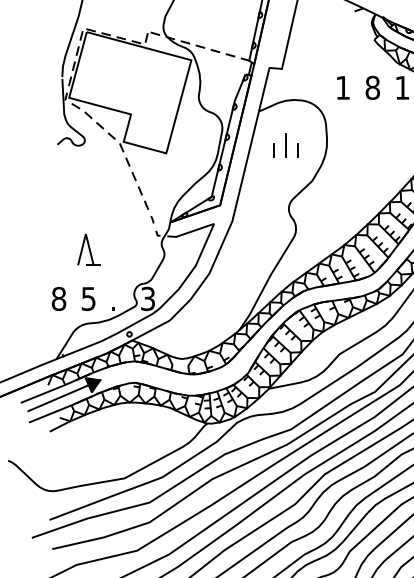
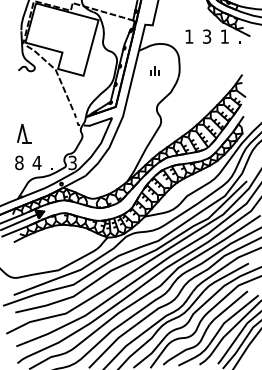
text: (371, 87) -> (206, 36), 8 -> 3
part: (284, 144) -> (154, 70), size x0.6
part: (89, 249) -> (24, 133), moved
text: (87, 299) -> (36, 163), 5 -> 4

